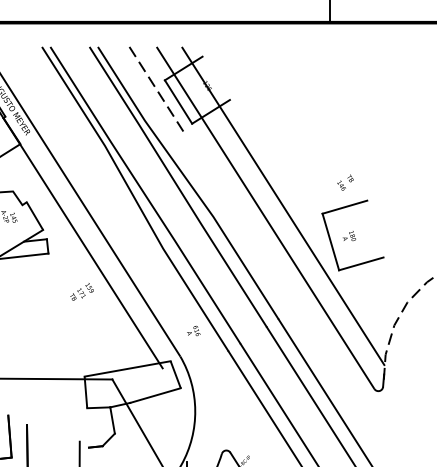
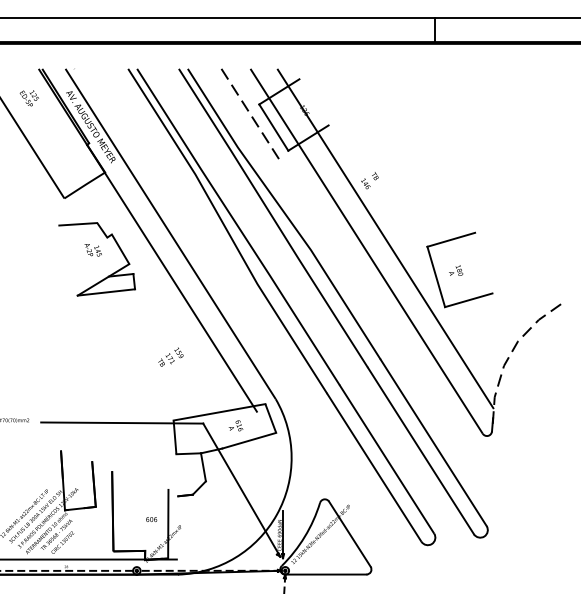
text: (345, 182) -> (369, 180), moved
text: (81, 291) -> (170, 356), moved
text: (193, 330) -> (235, 425), moved

